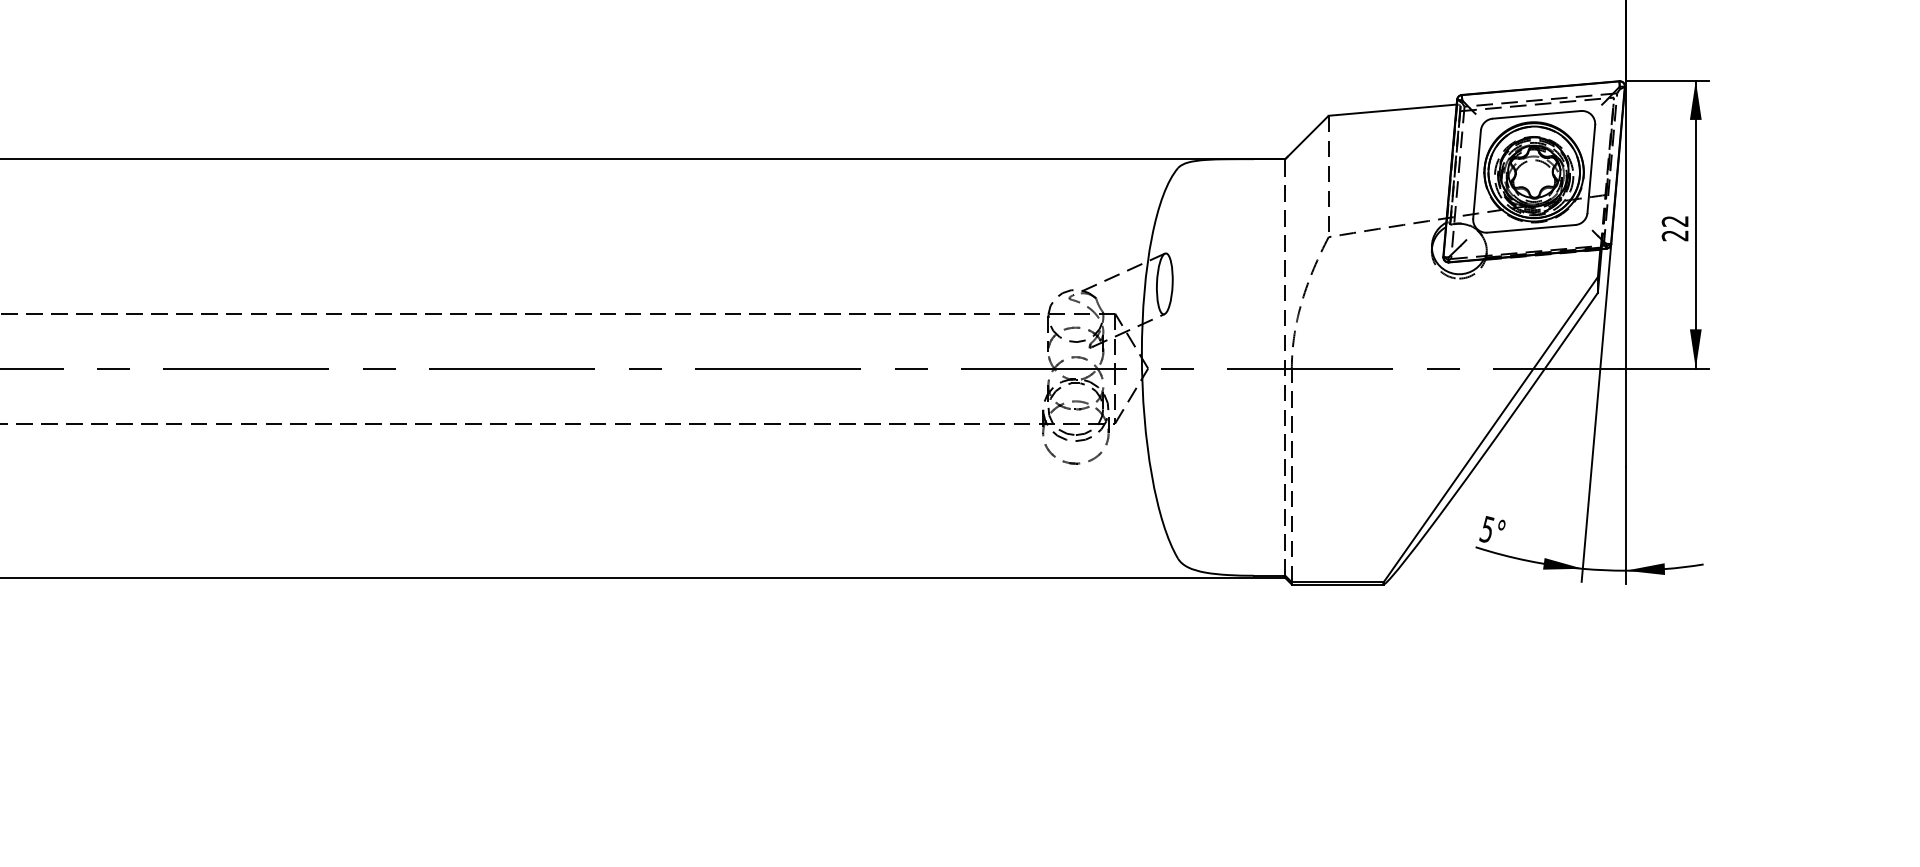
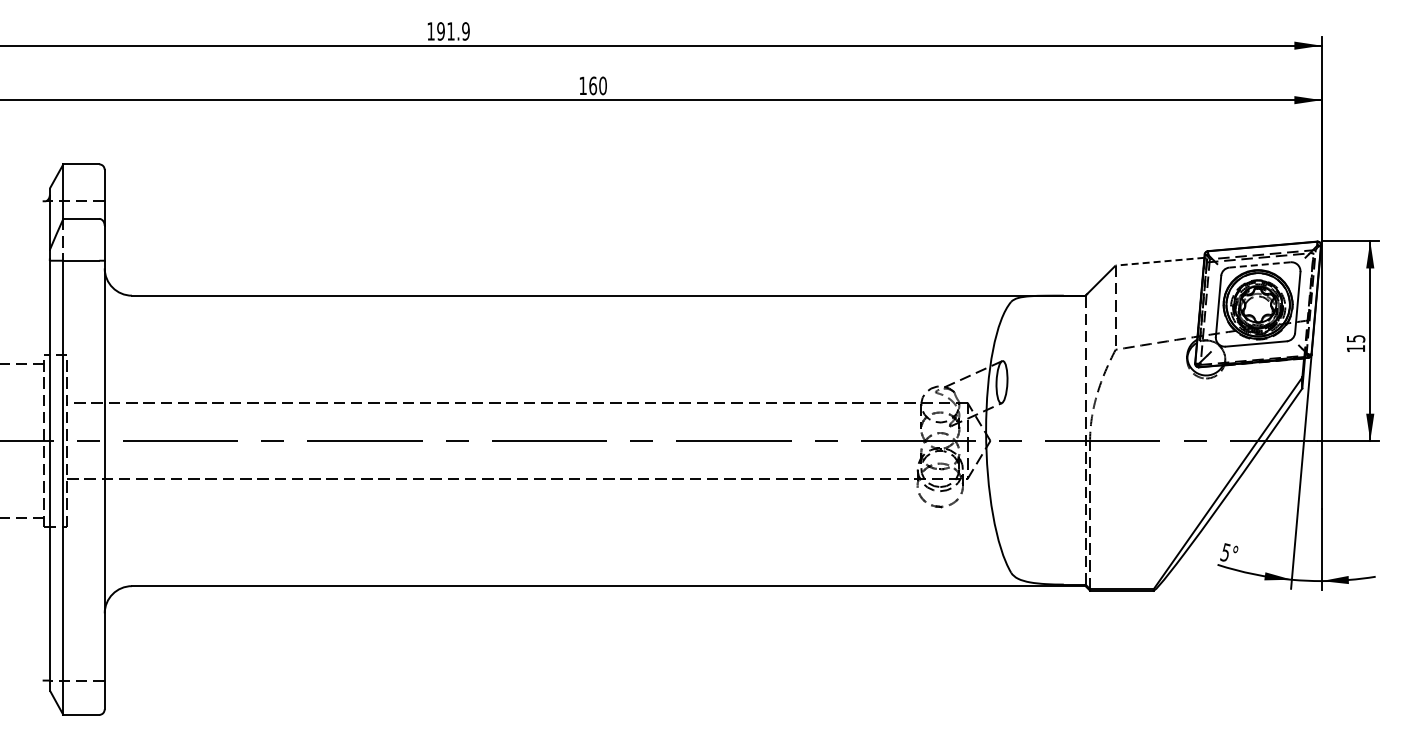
line: (1393, 109) -> (1160, 261), solid -> dashed
line: (1537, 114) -> (1260, 264), solid -> dashed
text: (1674, 228) -> (1355, 343), 22 -> 15

